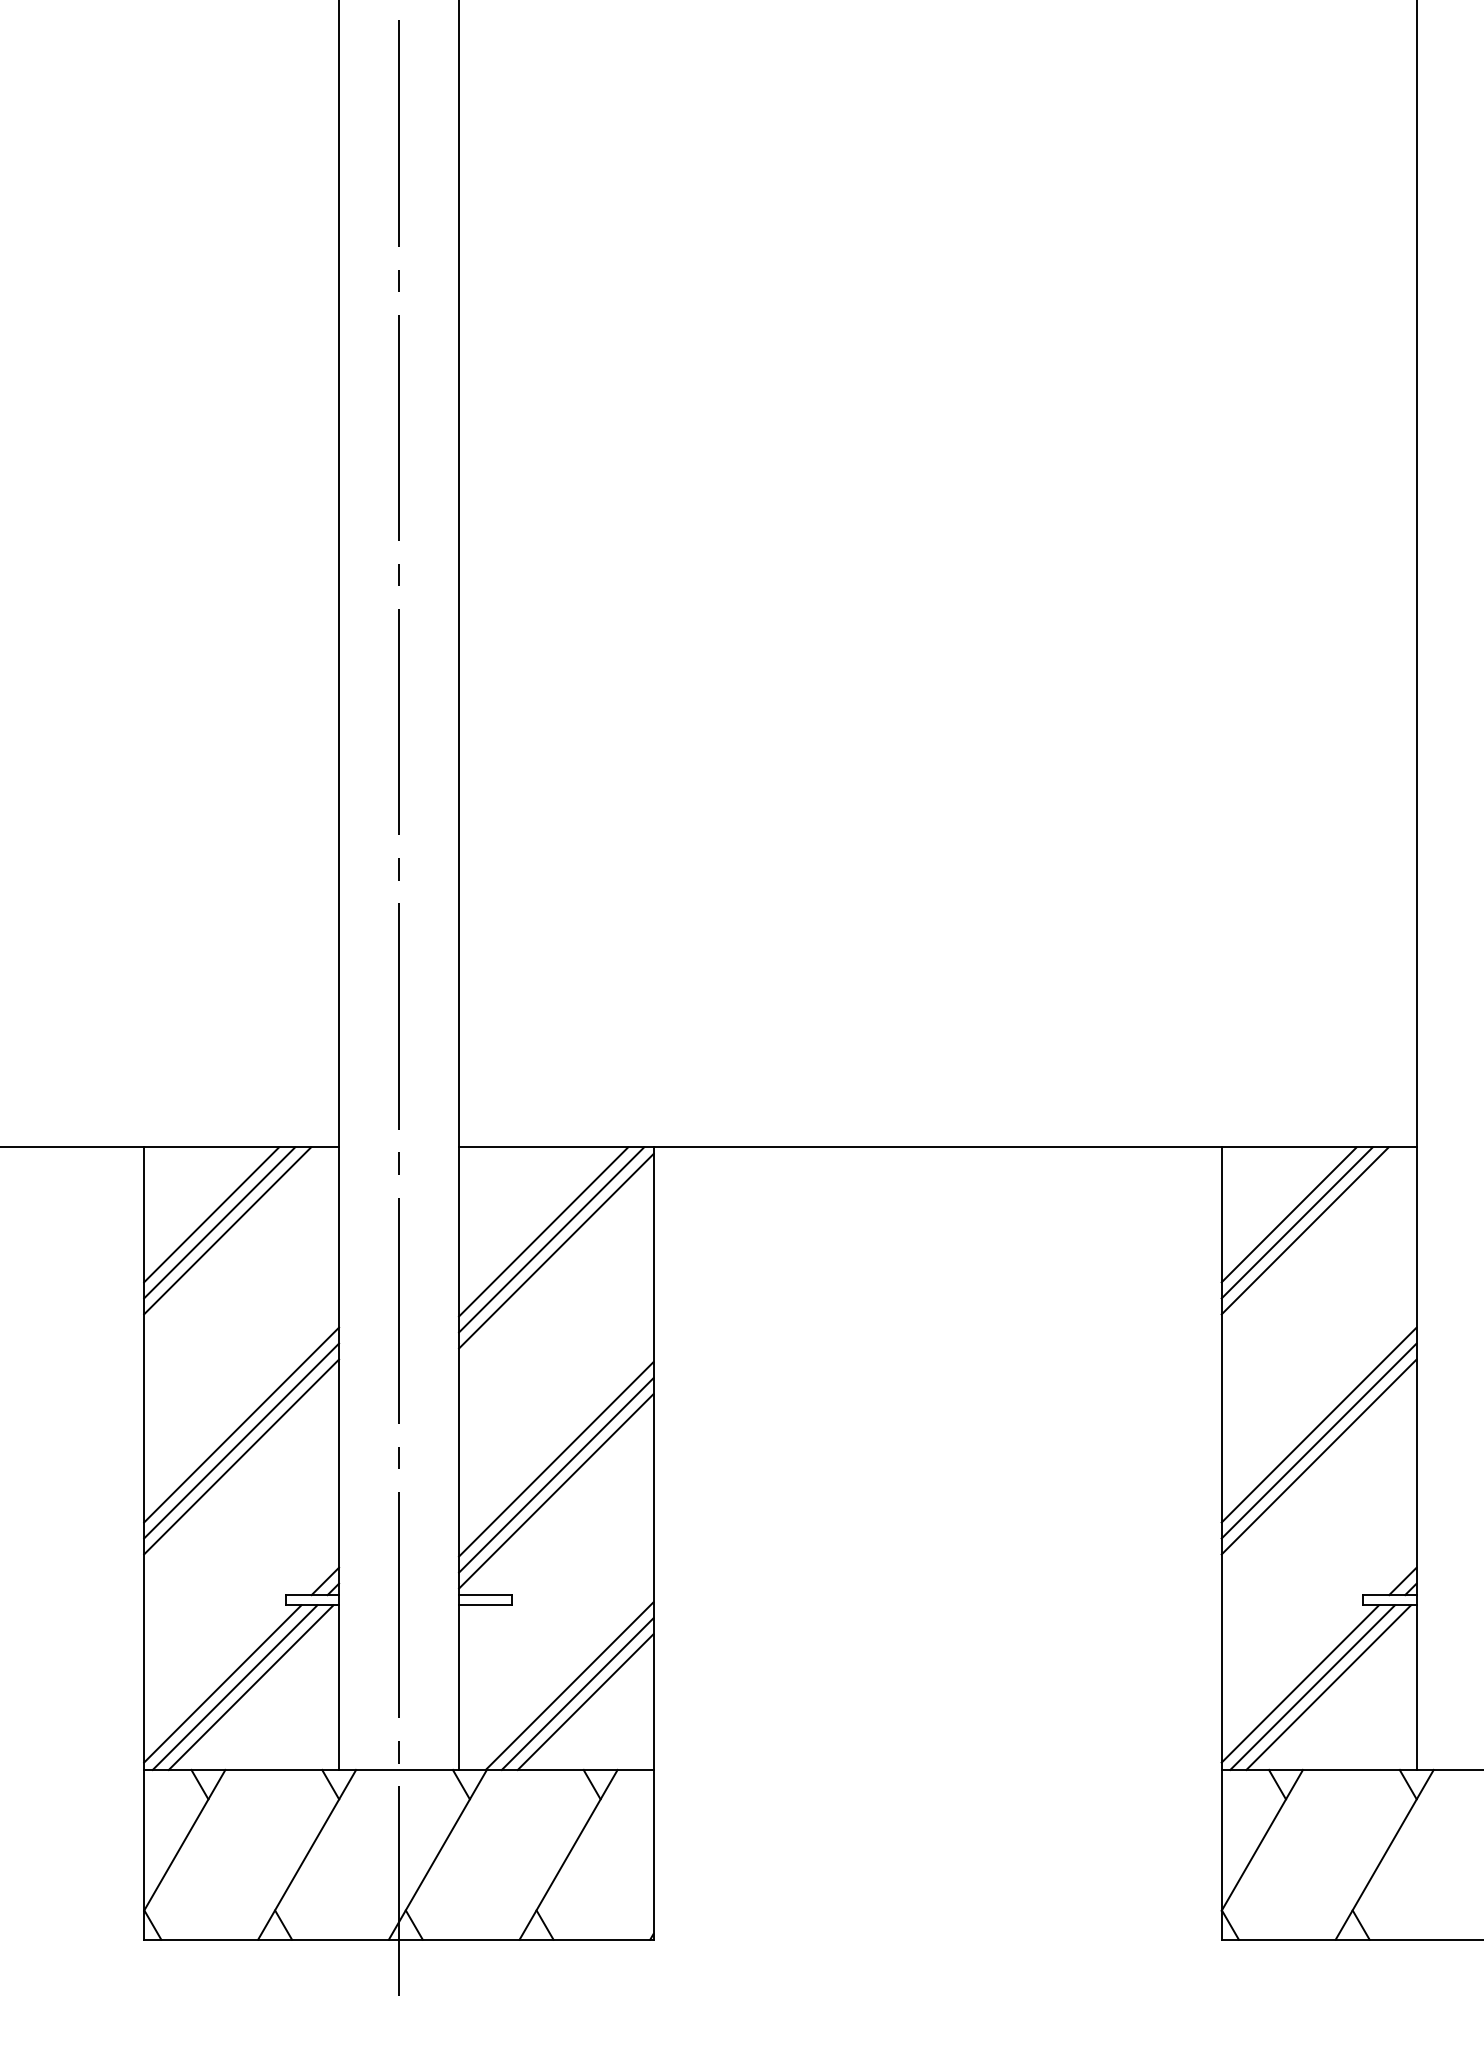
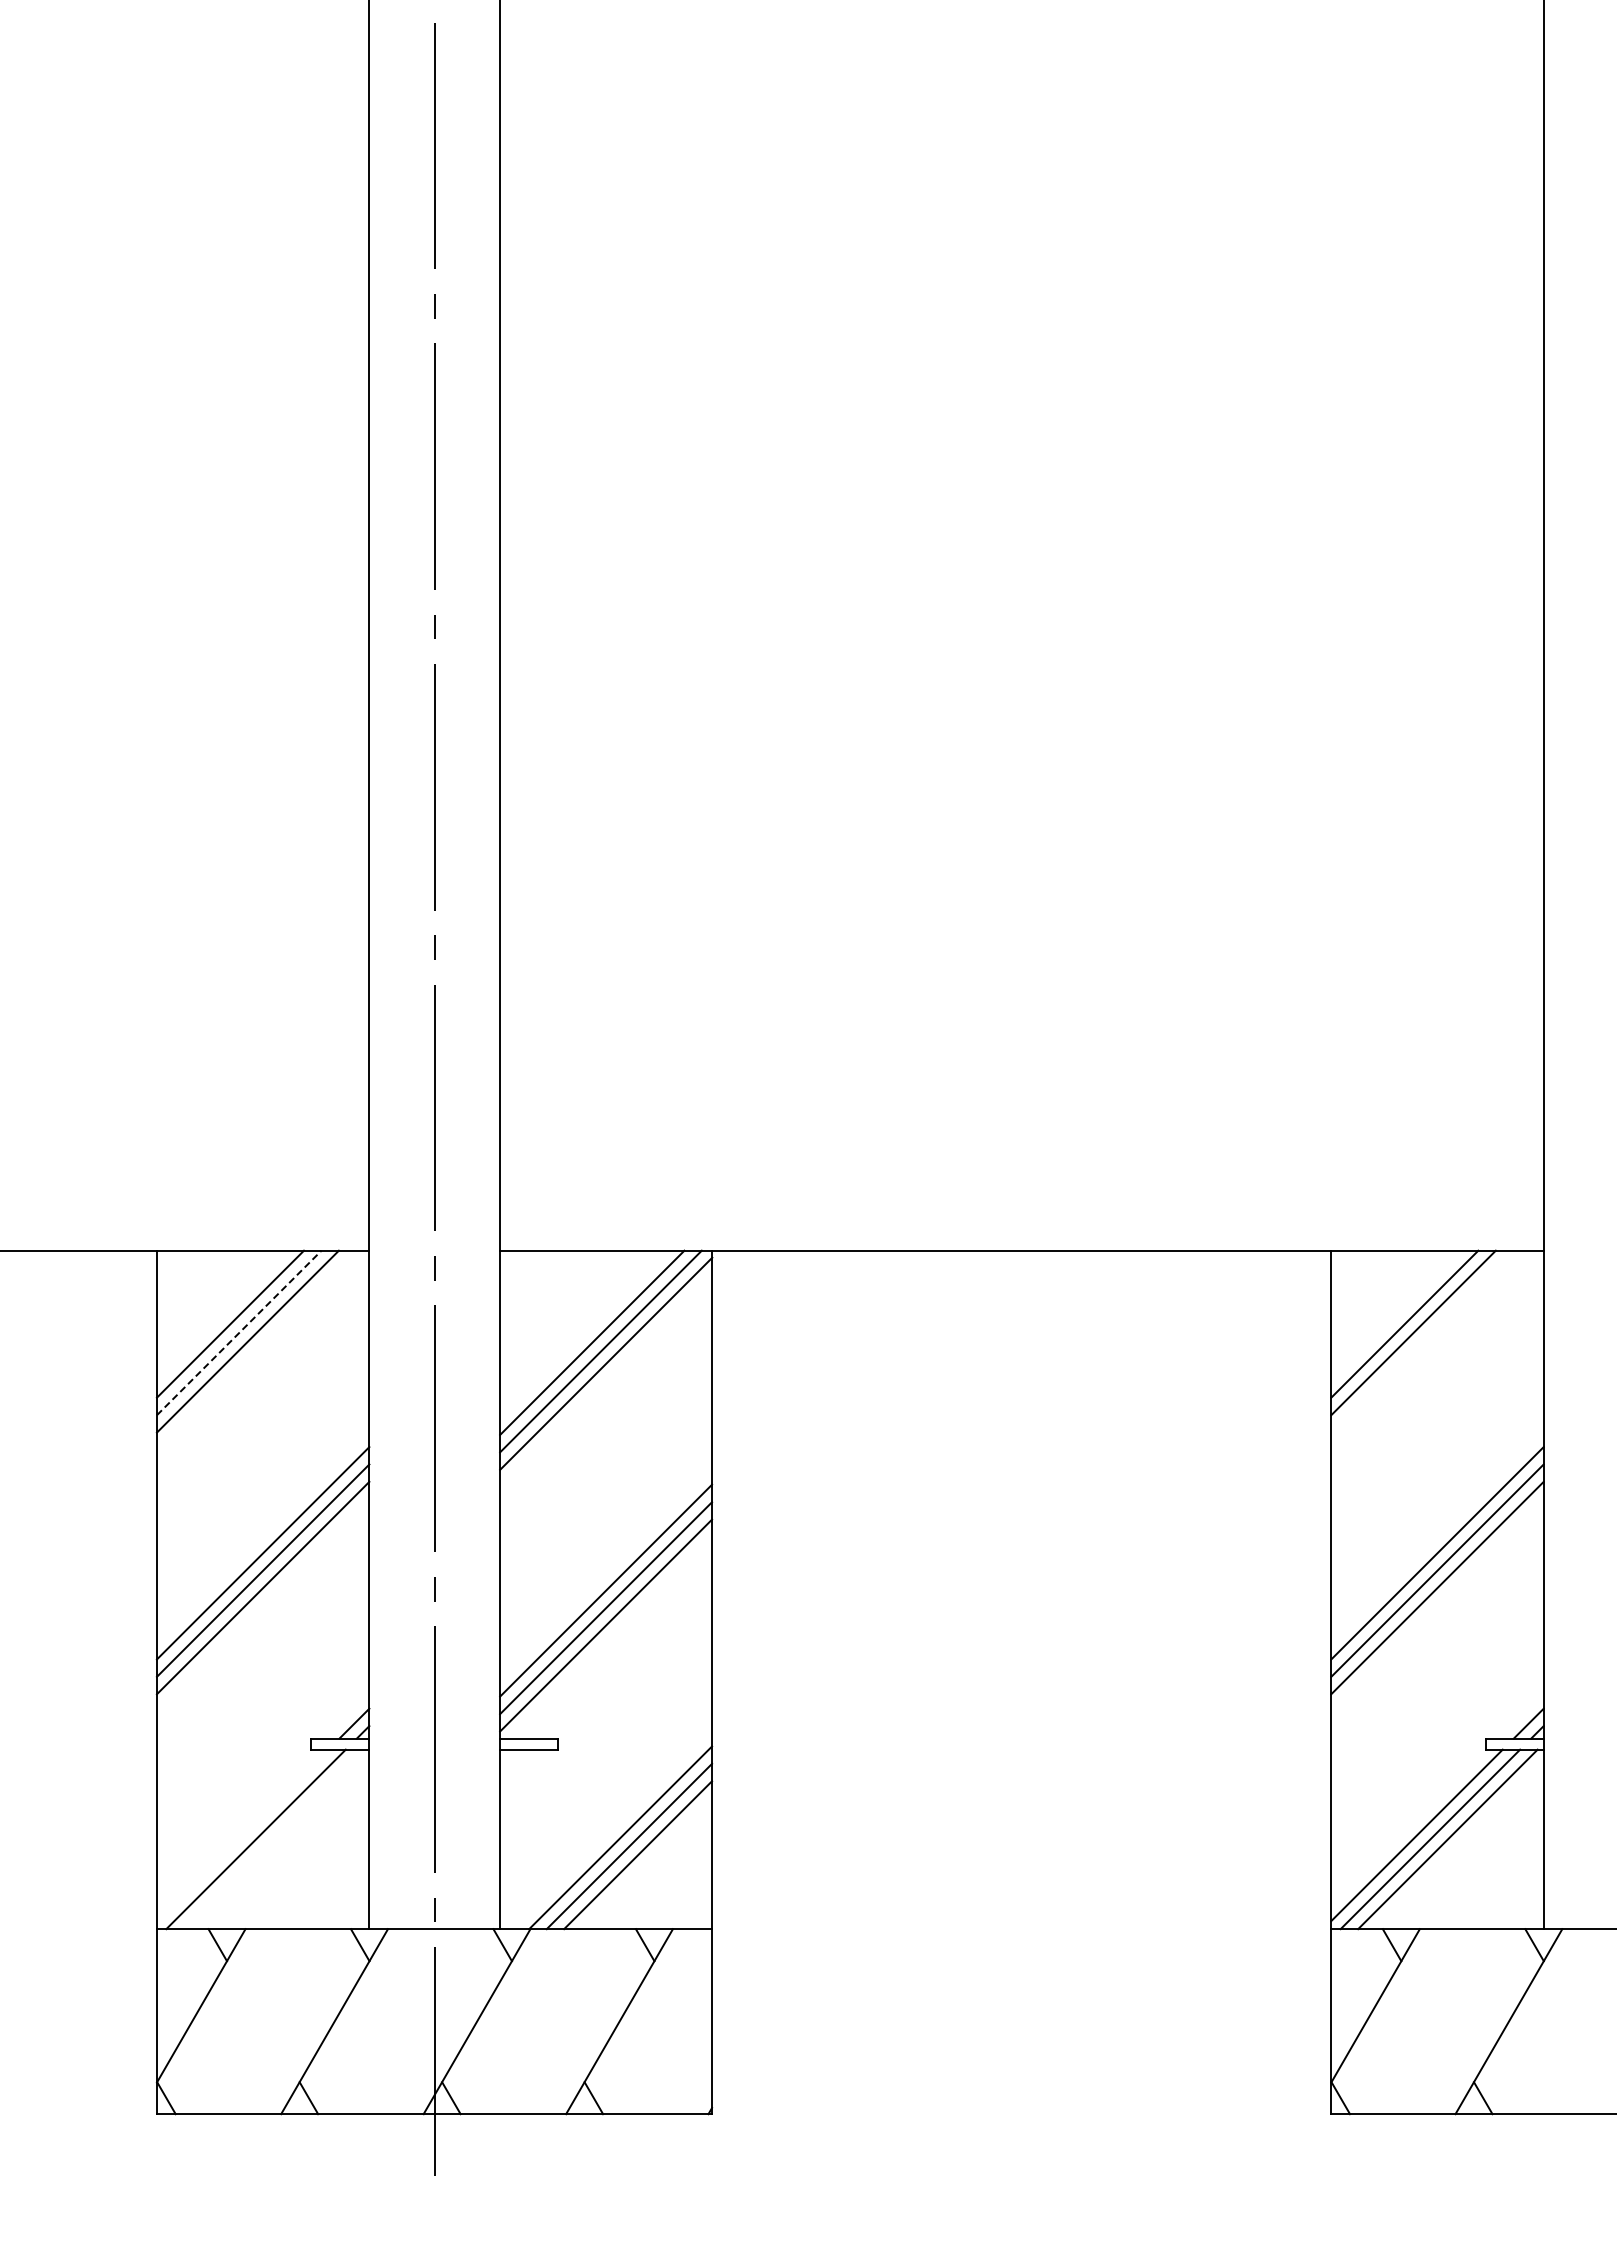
line: (219, 1222) -> (239, 1332), solid -> dashed
line: (1305, 1230) -> (1422, 1341), removed
line: (222, 1684) -> (242, 1835), removed
line: (251, 1687) -> (273, 1839), removed

